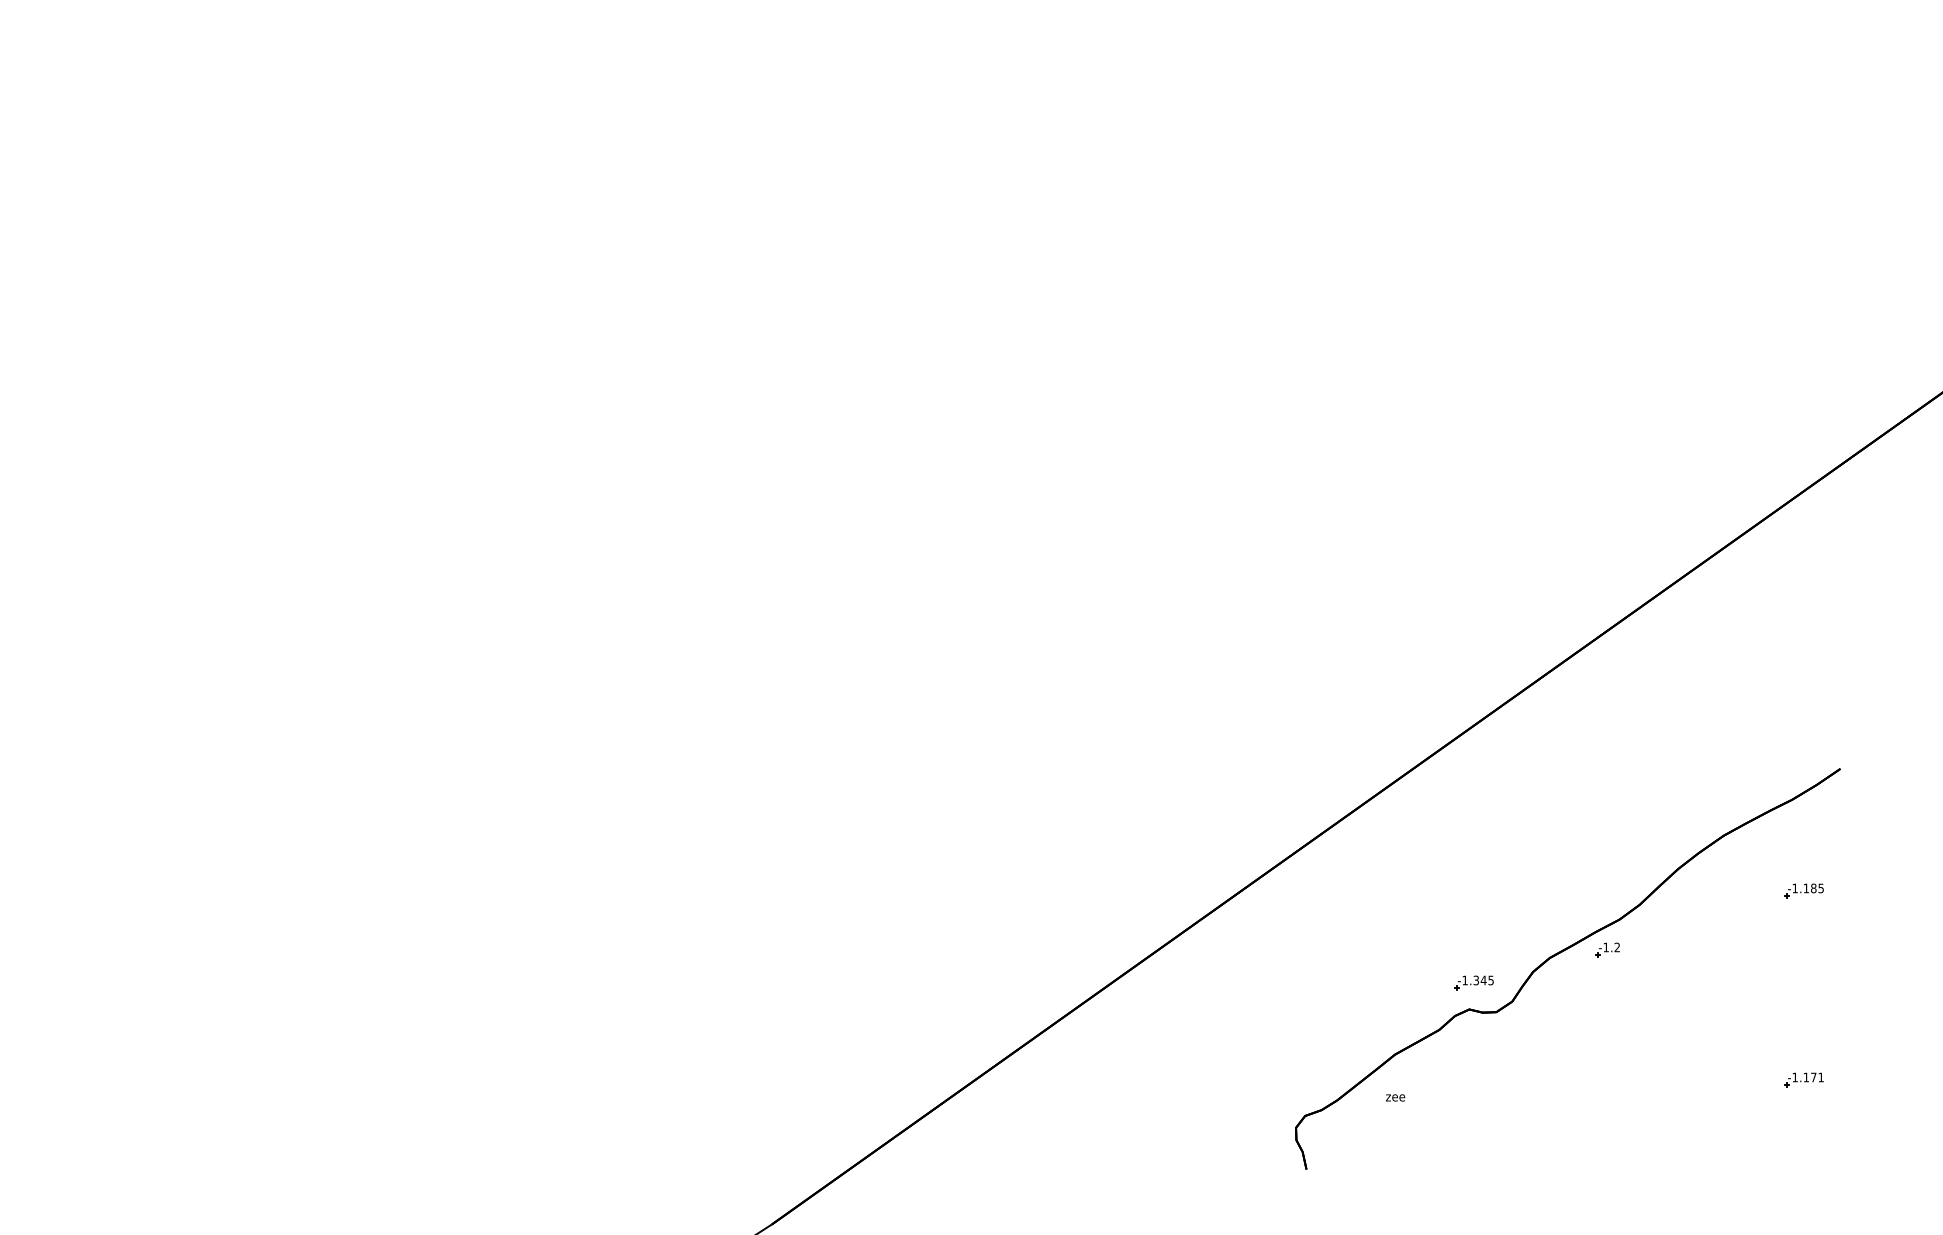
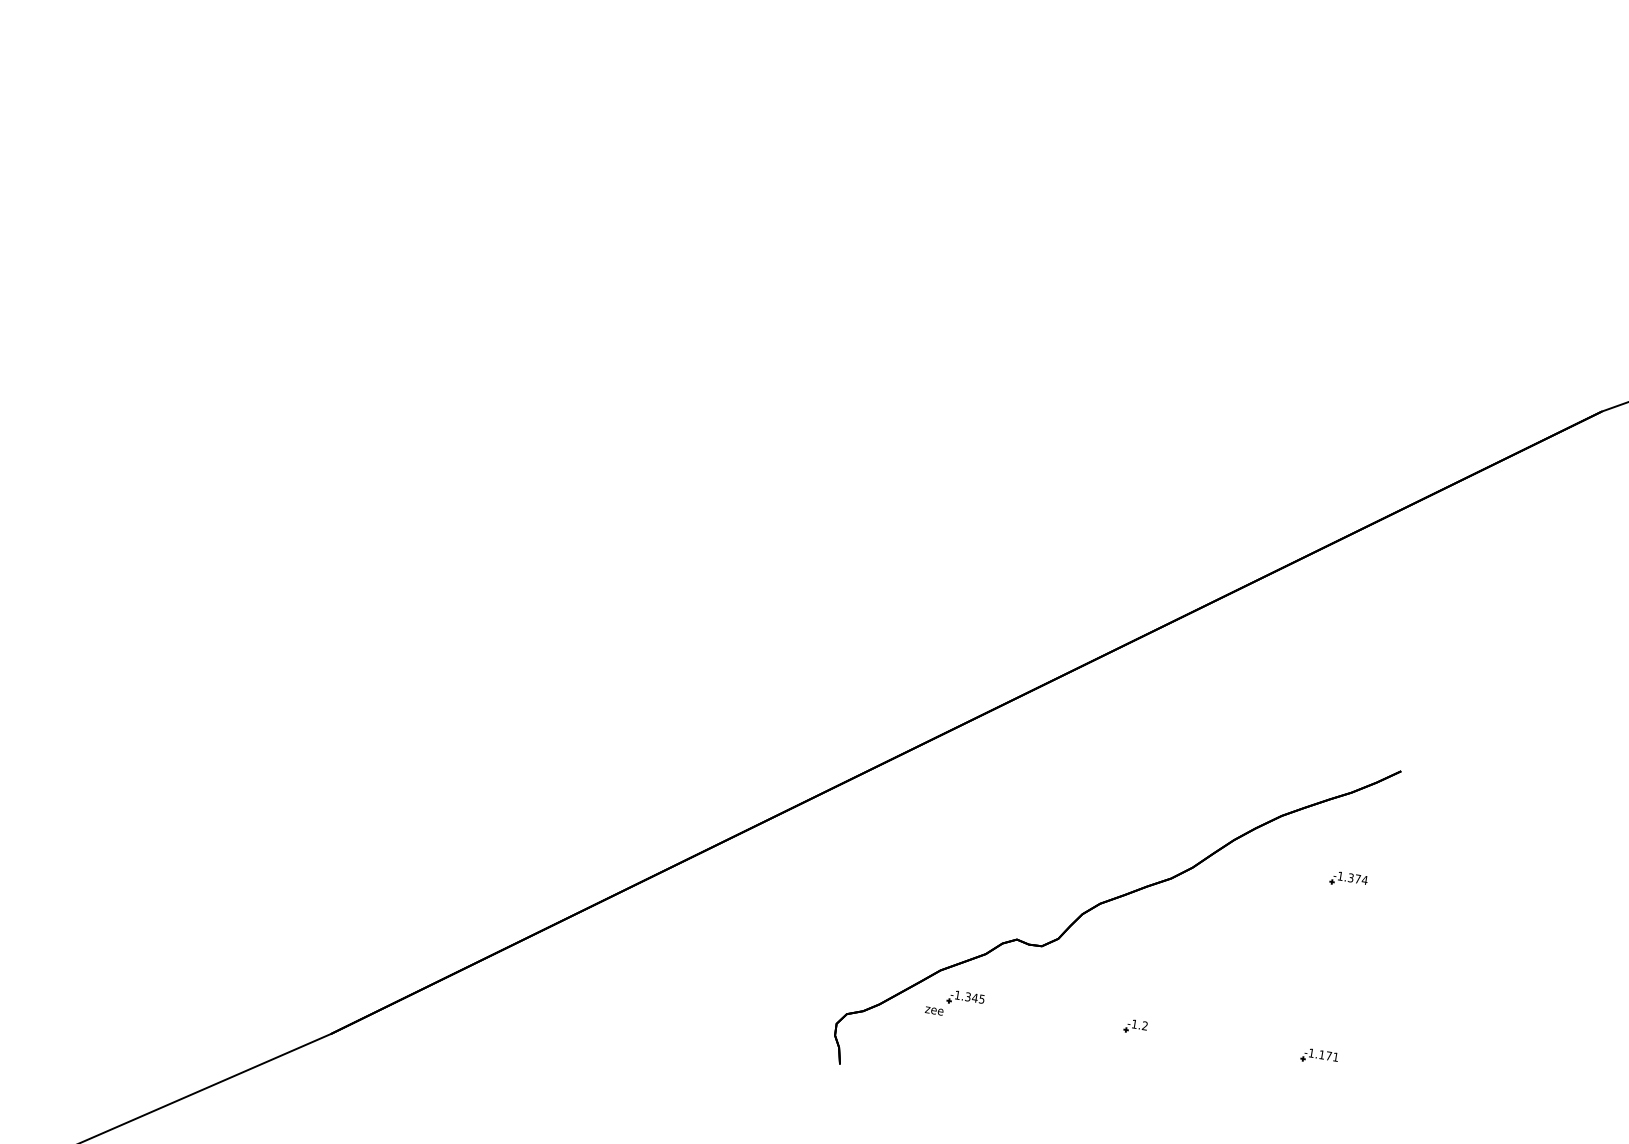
text: (1813, 888) -> (1357, 879), -1.185 -> -1.374
part: (1607, 949) -> (1135, 1026), moved
part: (1473, 982) -> (965, 998), moved

